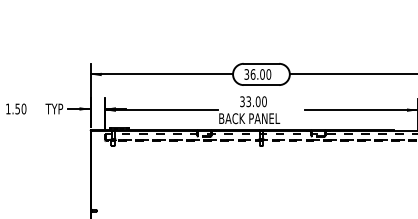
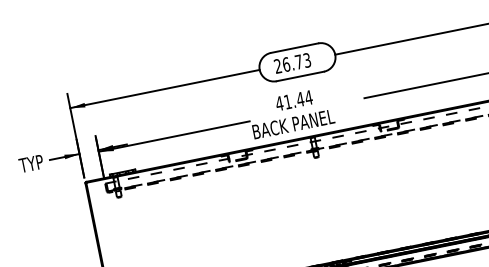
text: (257, 74) -> (292, 63), 36.00 -> 26.73
text: (252, 101) -> (292, 100), 33.00 -> 41.44

